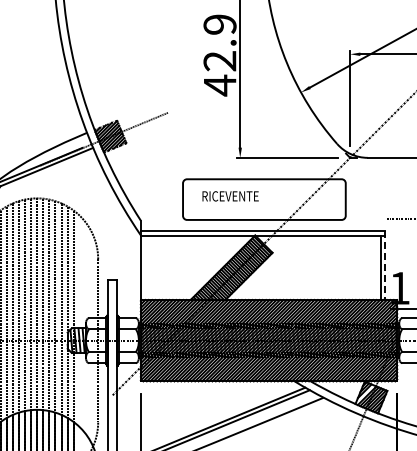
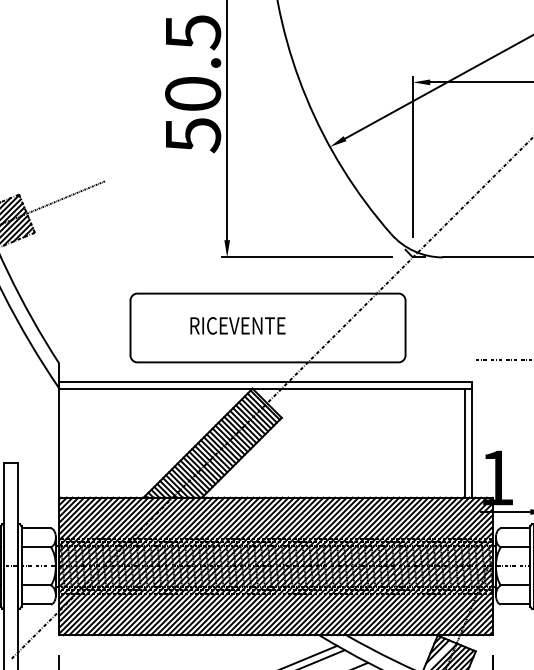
text: (219, 55) -> (192, 84), 42.9 -> 50.5
text: (230, 196) -> (237, 326), moved
line: (385, 266) -> (472, 441), dashed -> solid

